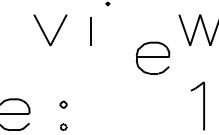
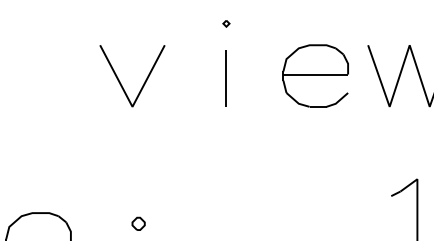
line: (90, 31) -> (225, 78), moved
line: (45, 33) -> (122, 82), moved
part: (152, 57) -> (314, 74), moved

